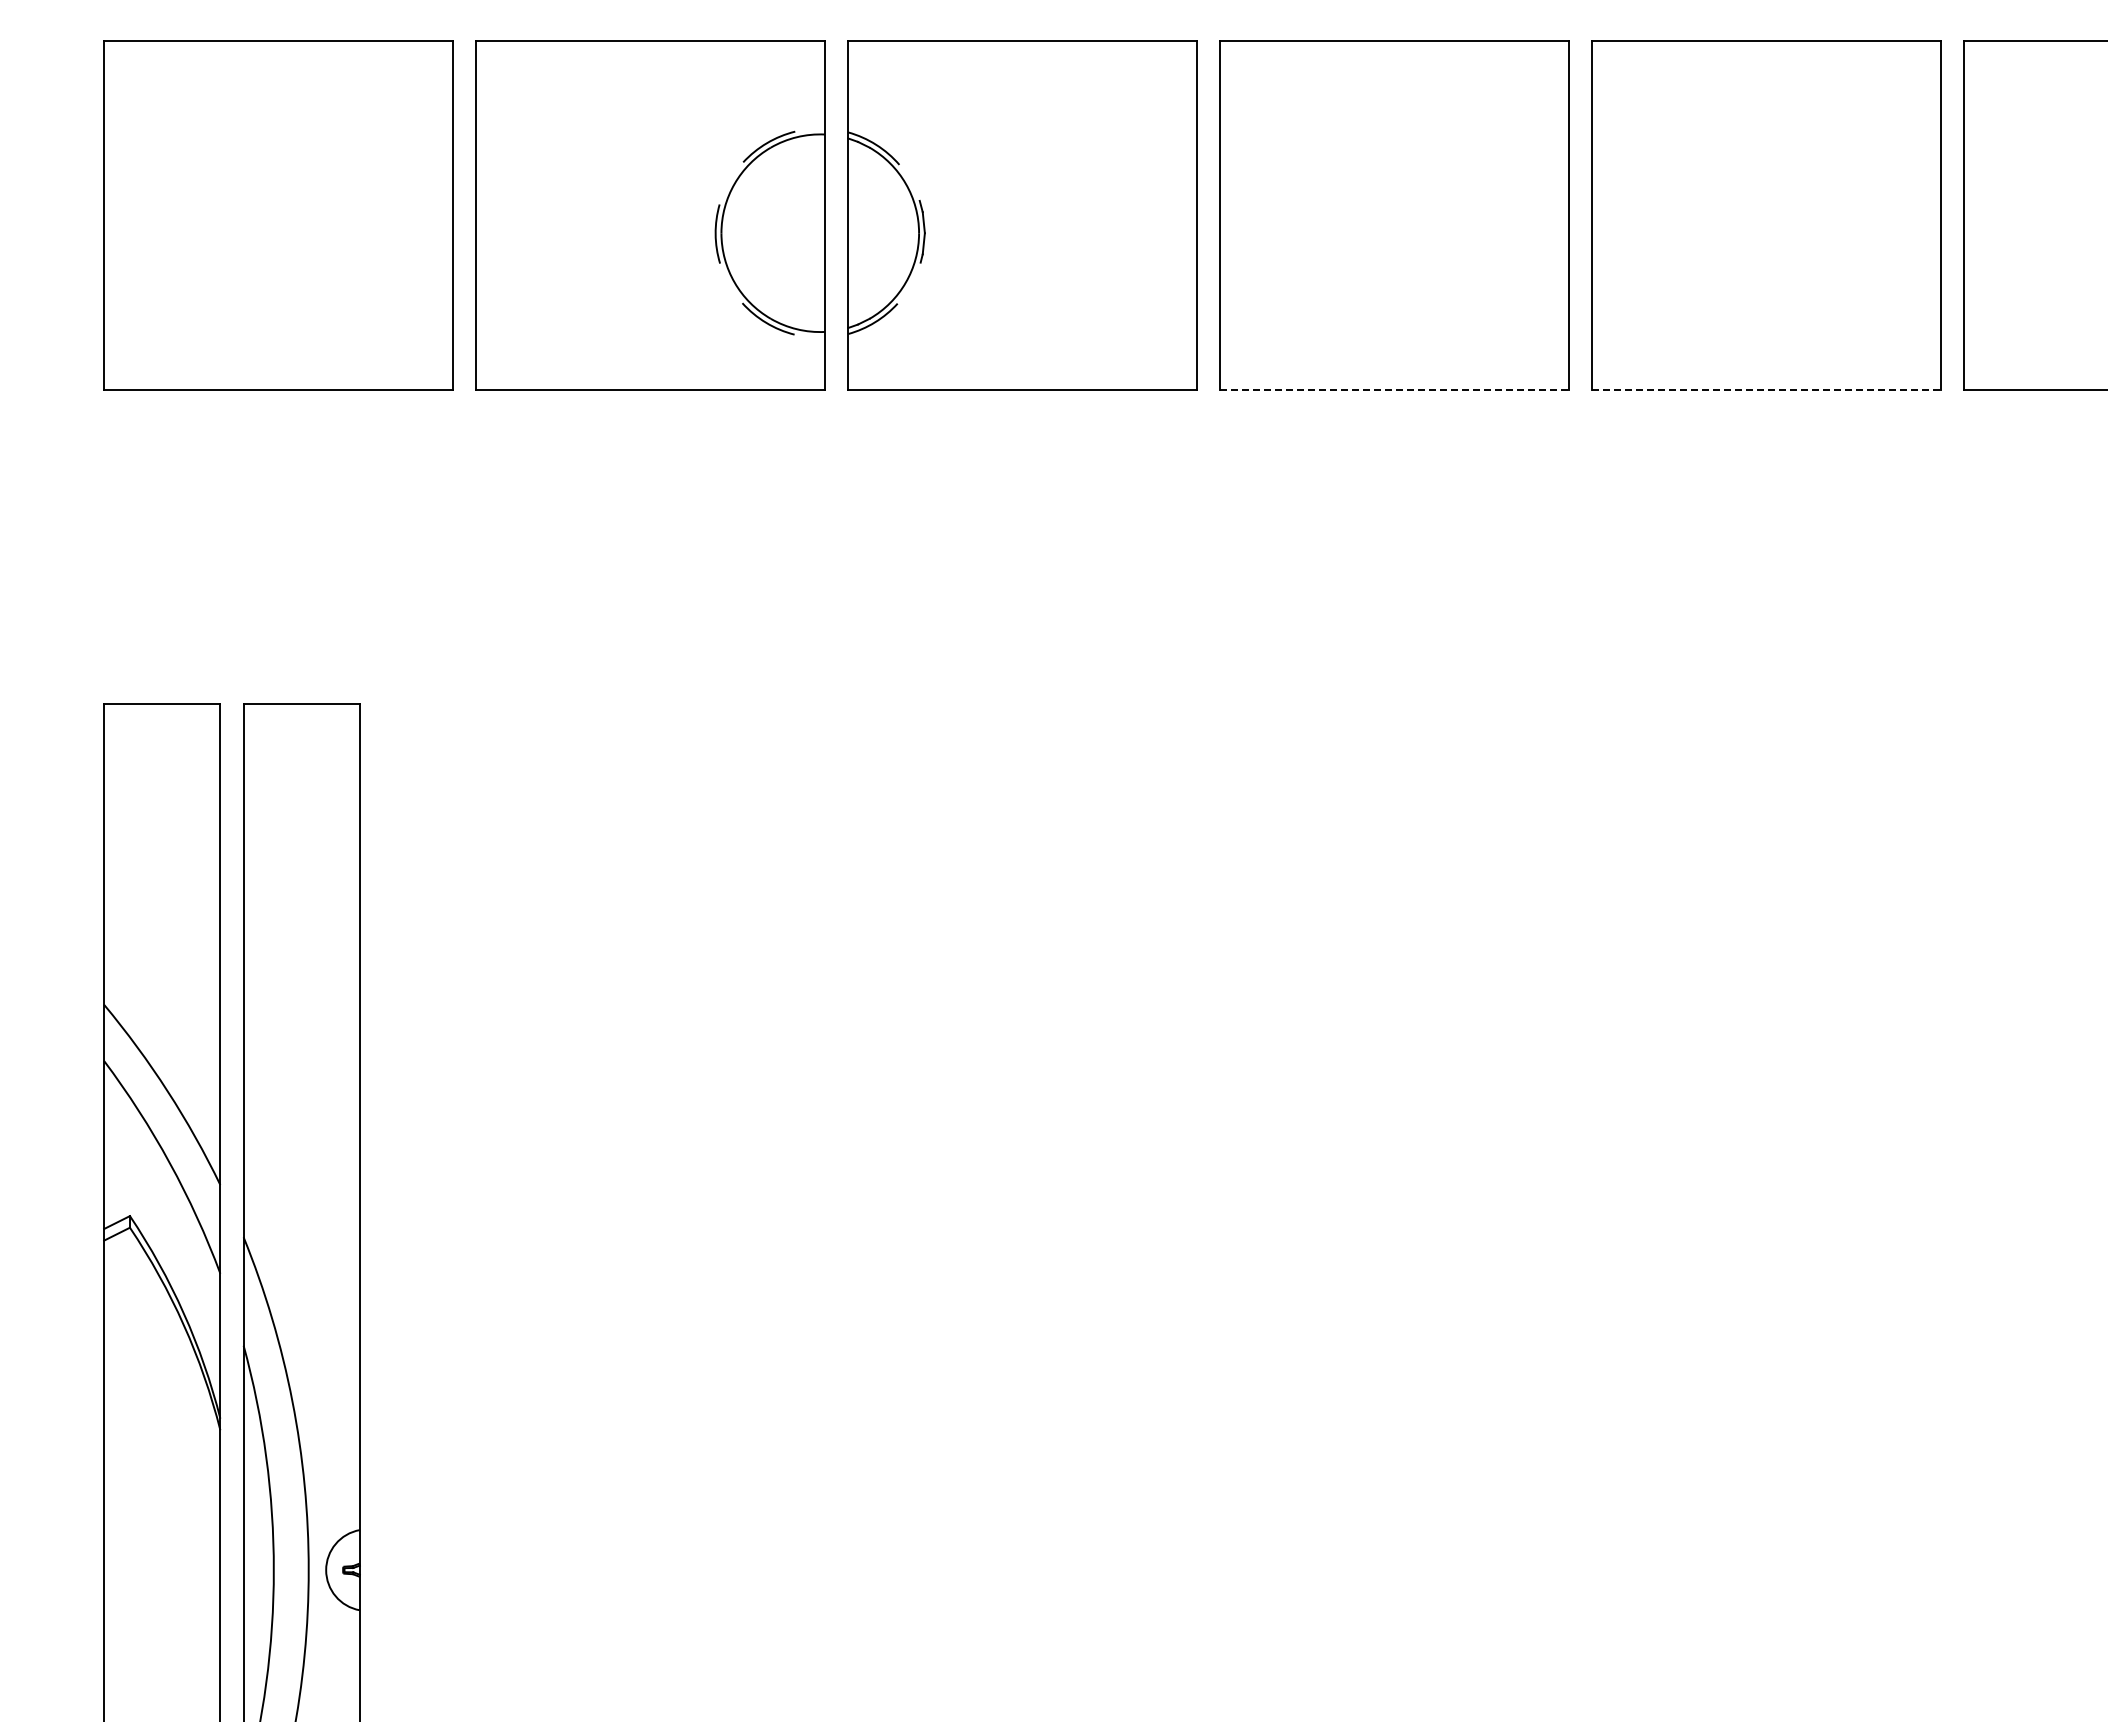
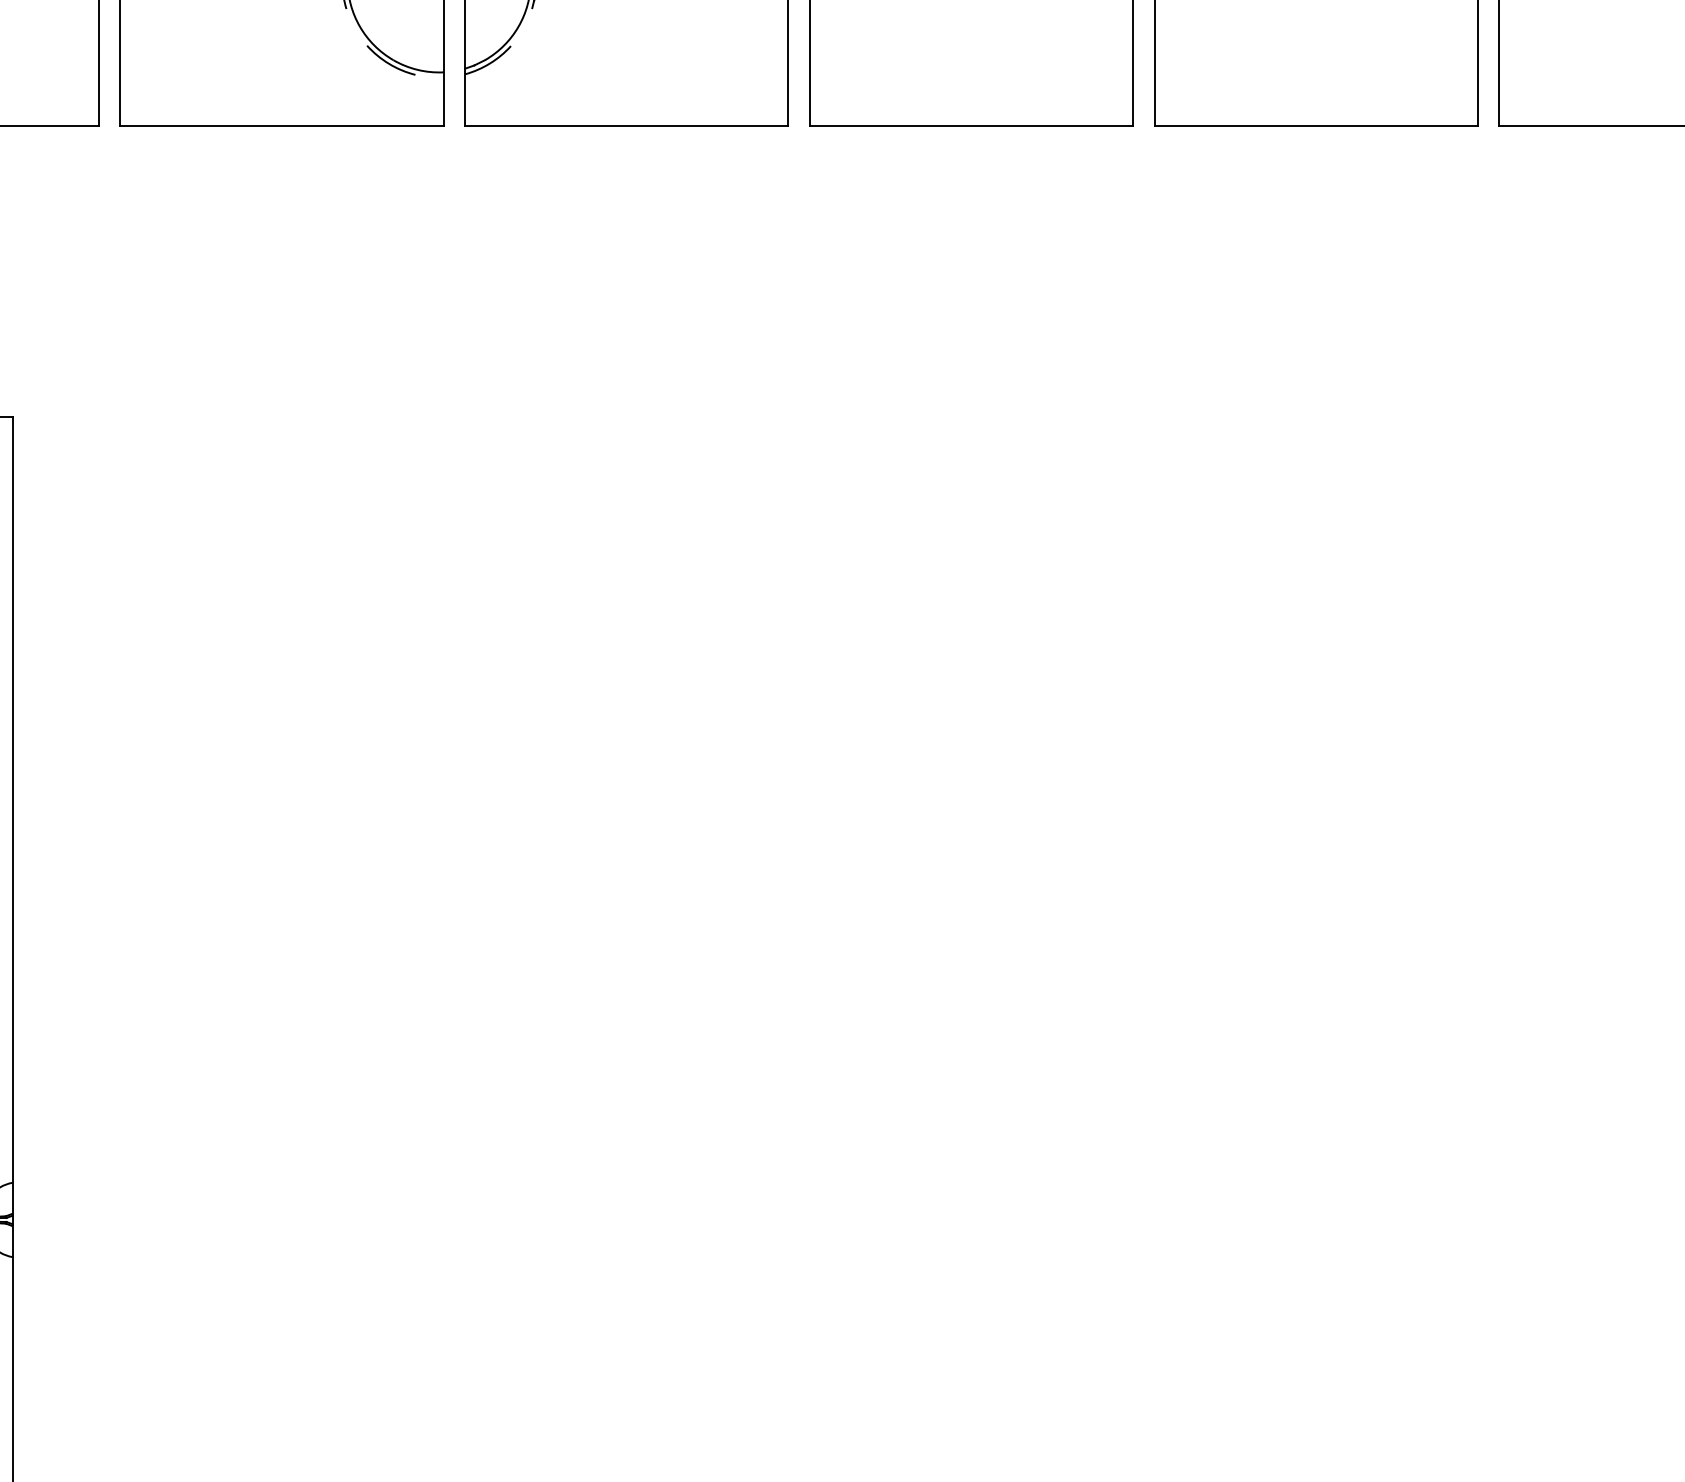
line: (1395, 390) -> (972, 126), dashed -> solid
line: (1767, 390) -> (1317, 126), dashed -> solid

